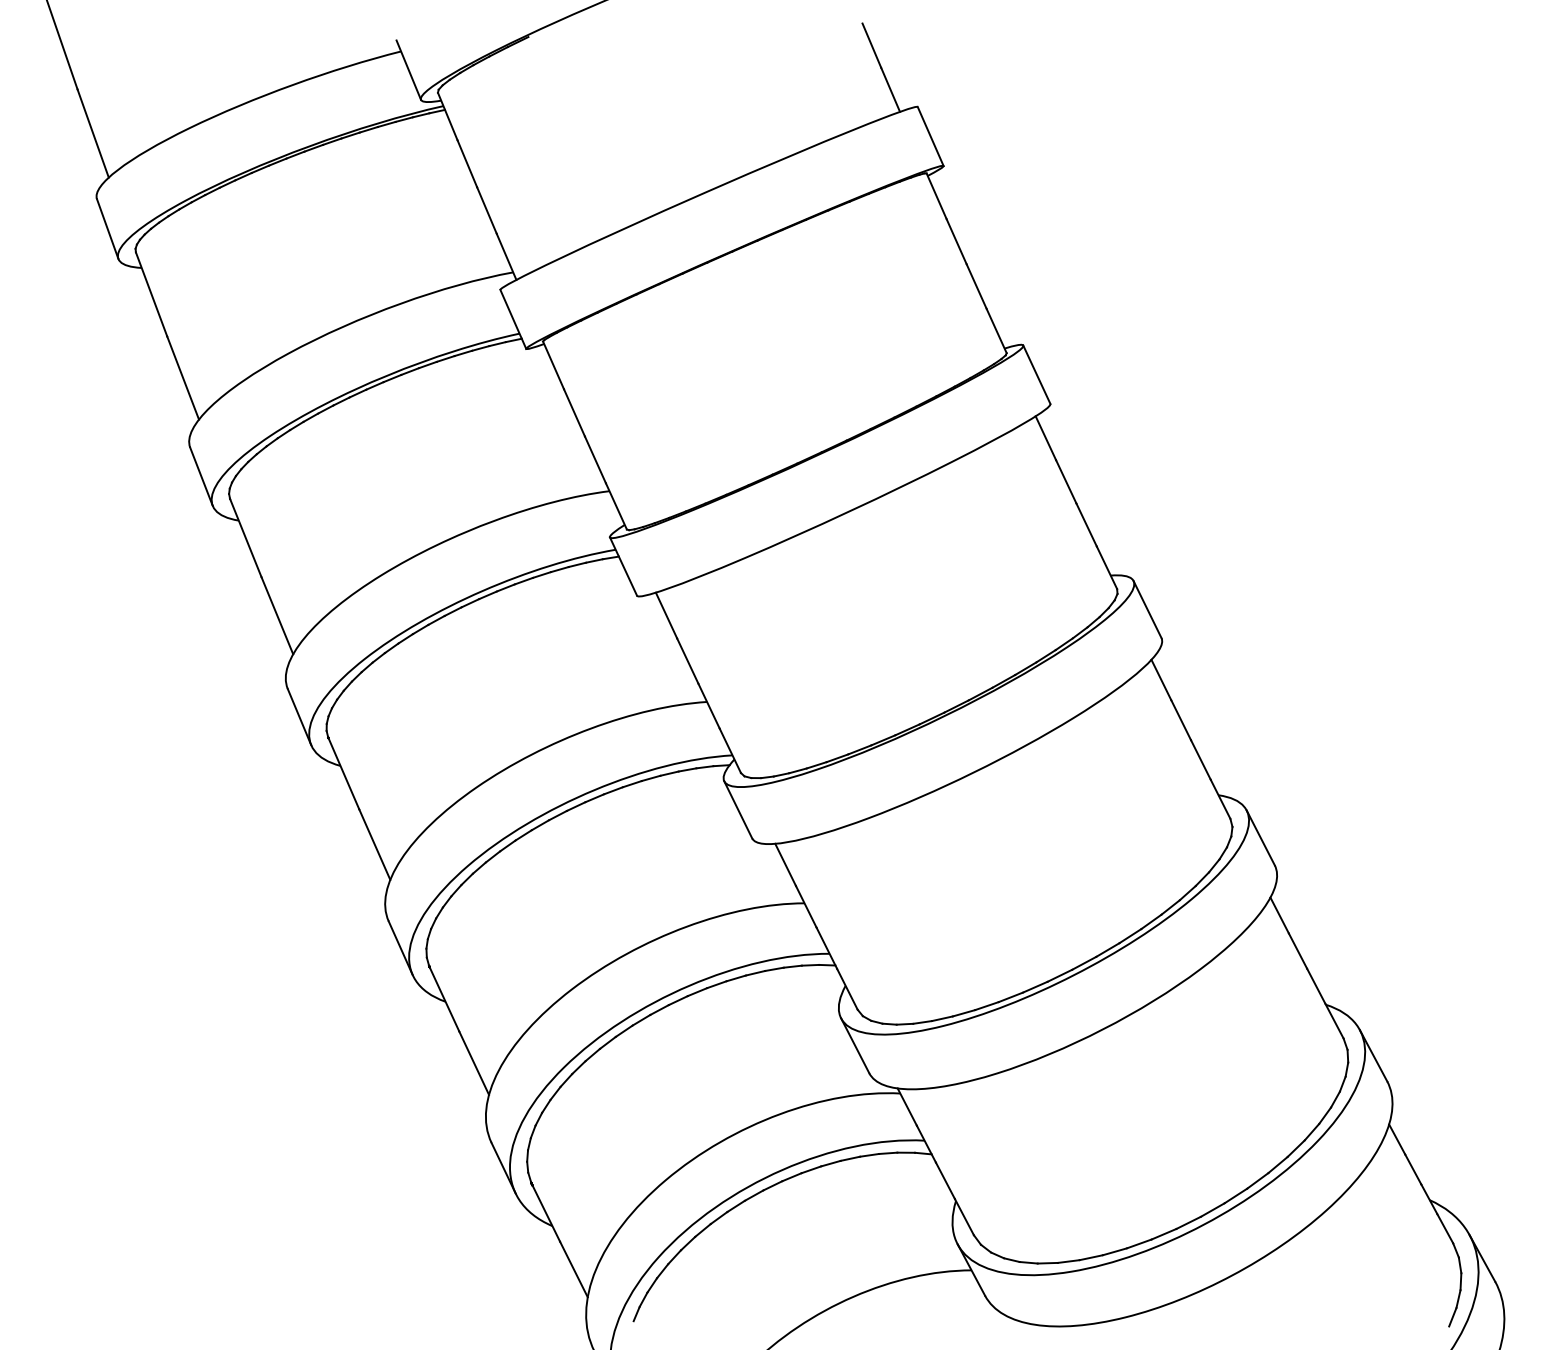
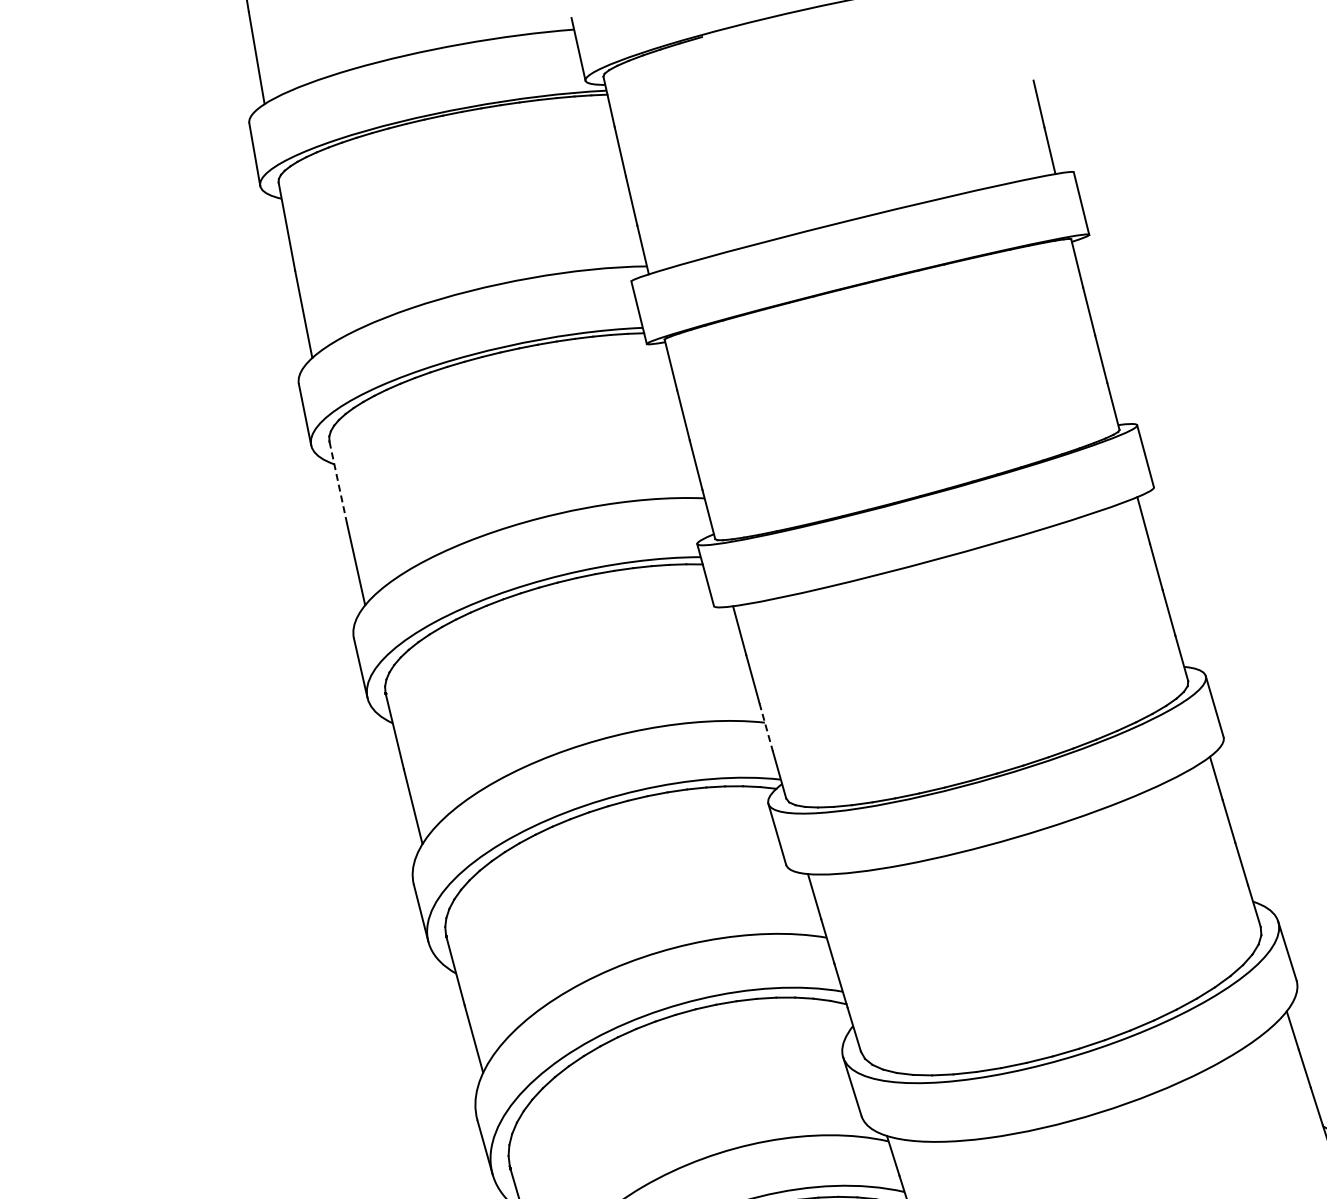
line: (245, 537) -> (338, 482), solid -> dashed
line: (709, 706) -> (766, 727), solid -> dashed

